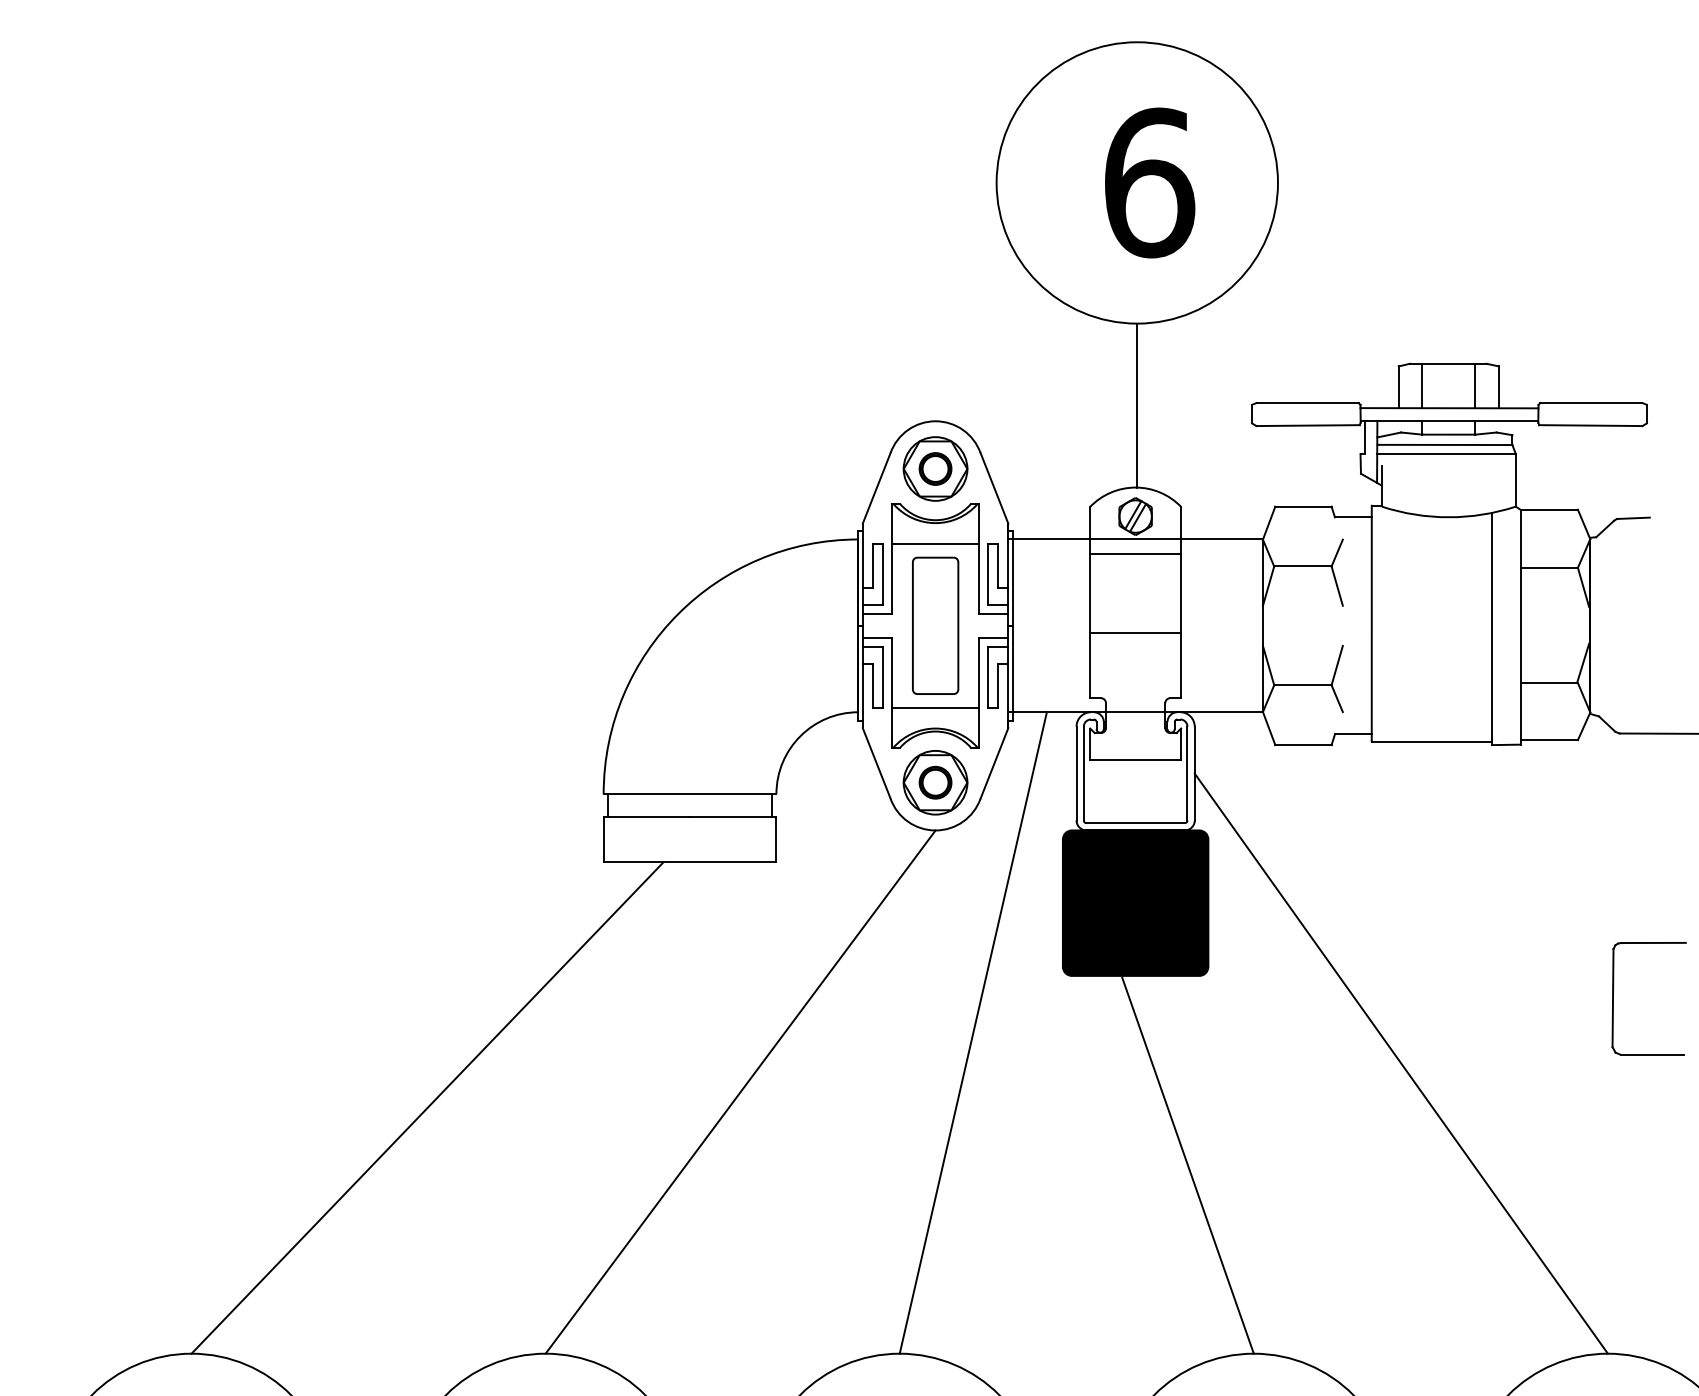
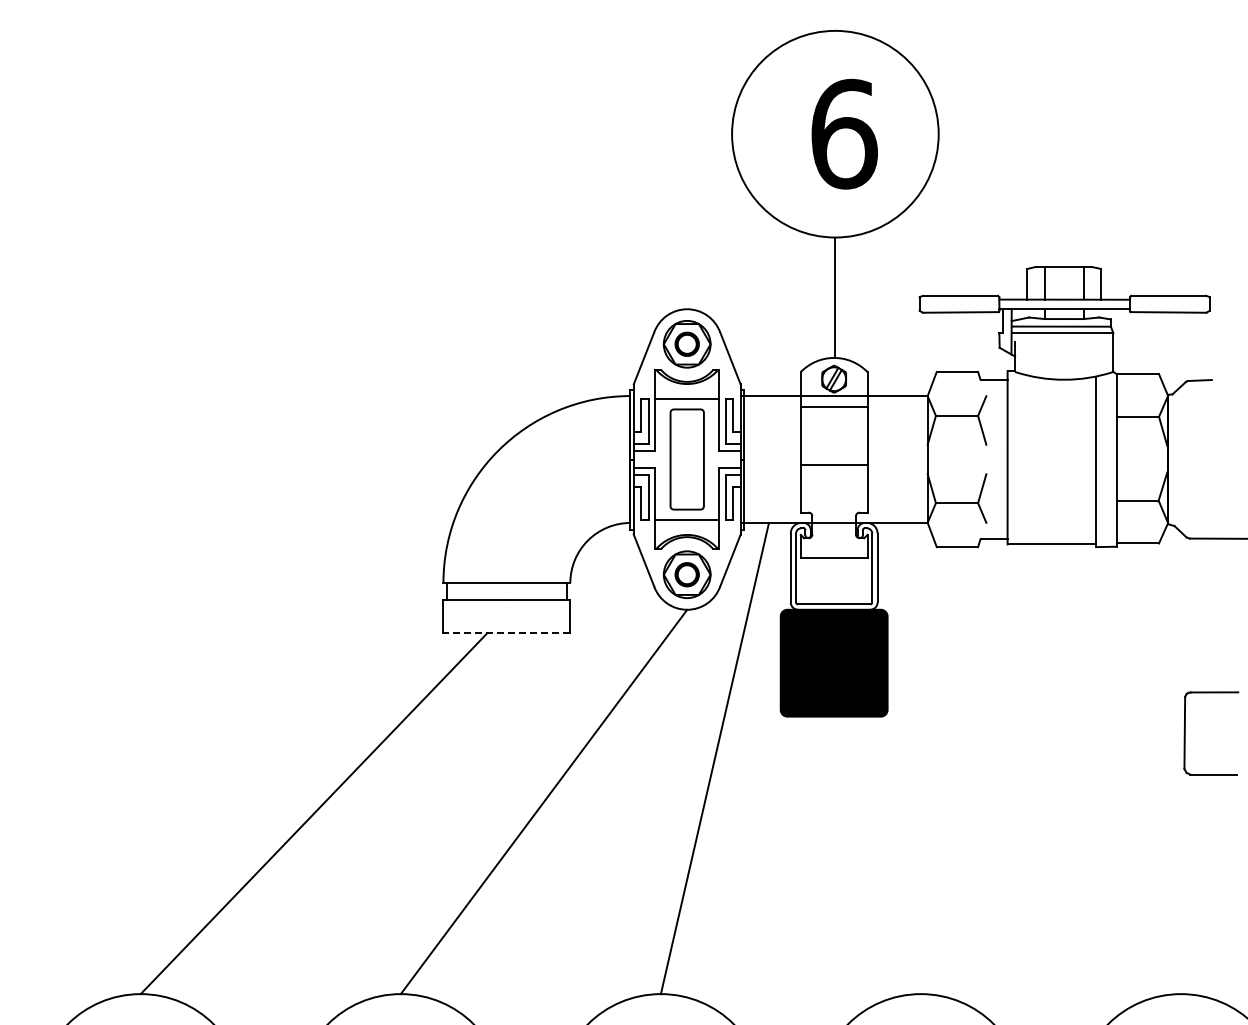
line: (689, 862) -> (506, 633), solid -> dashed
line: (1401, 1064) -> (1029, 781), removed
line: (1187, 1166) -> (872, 856), removed

